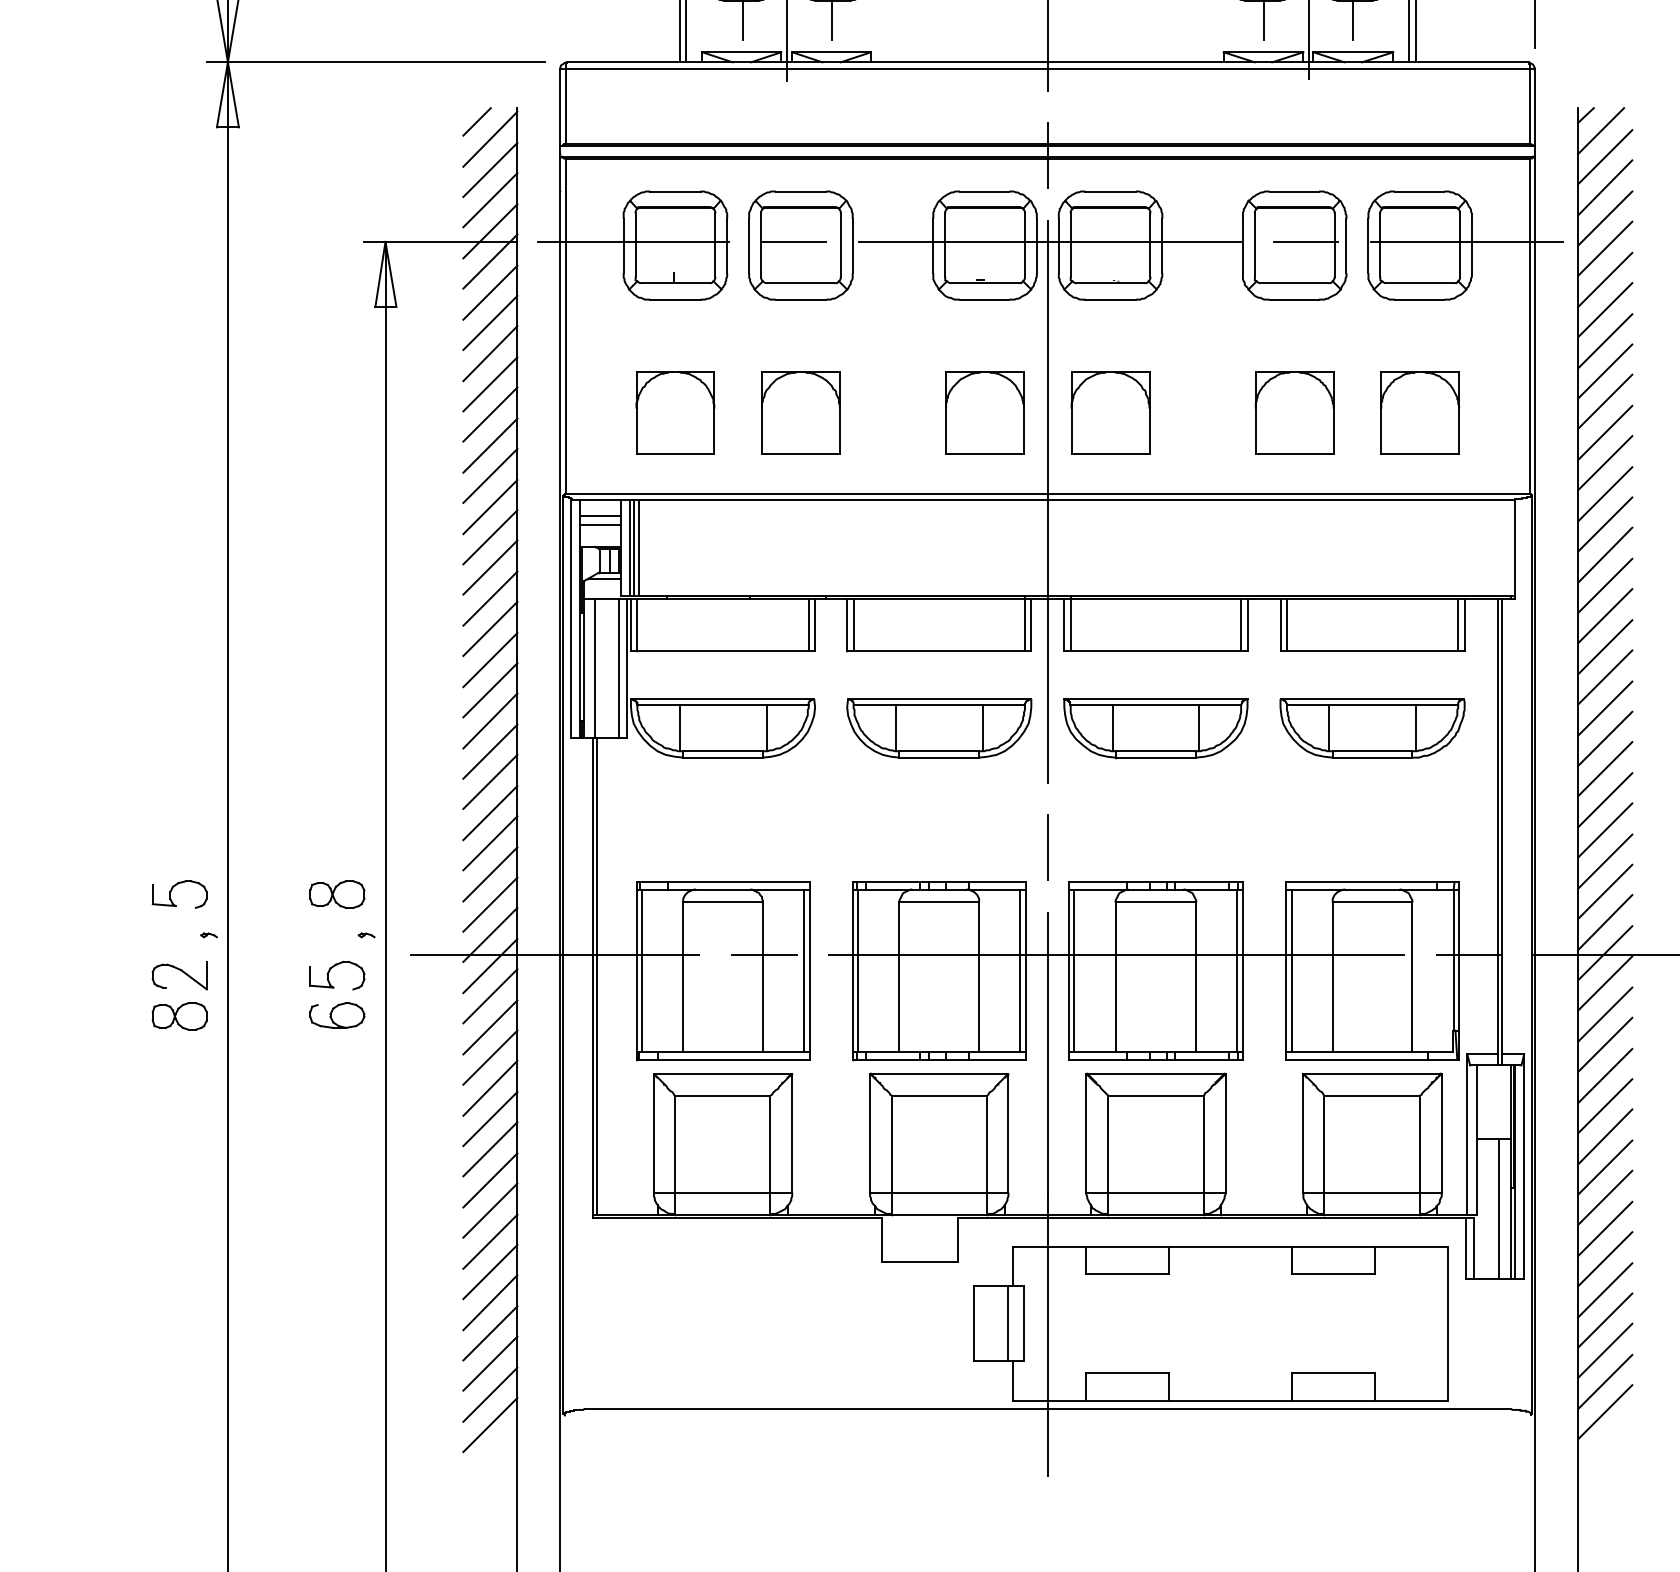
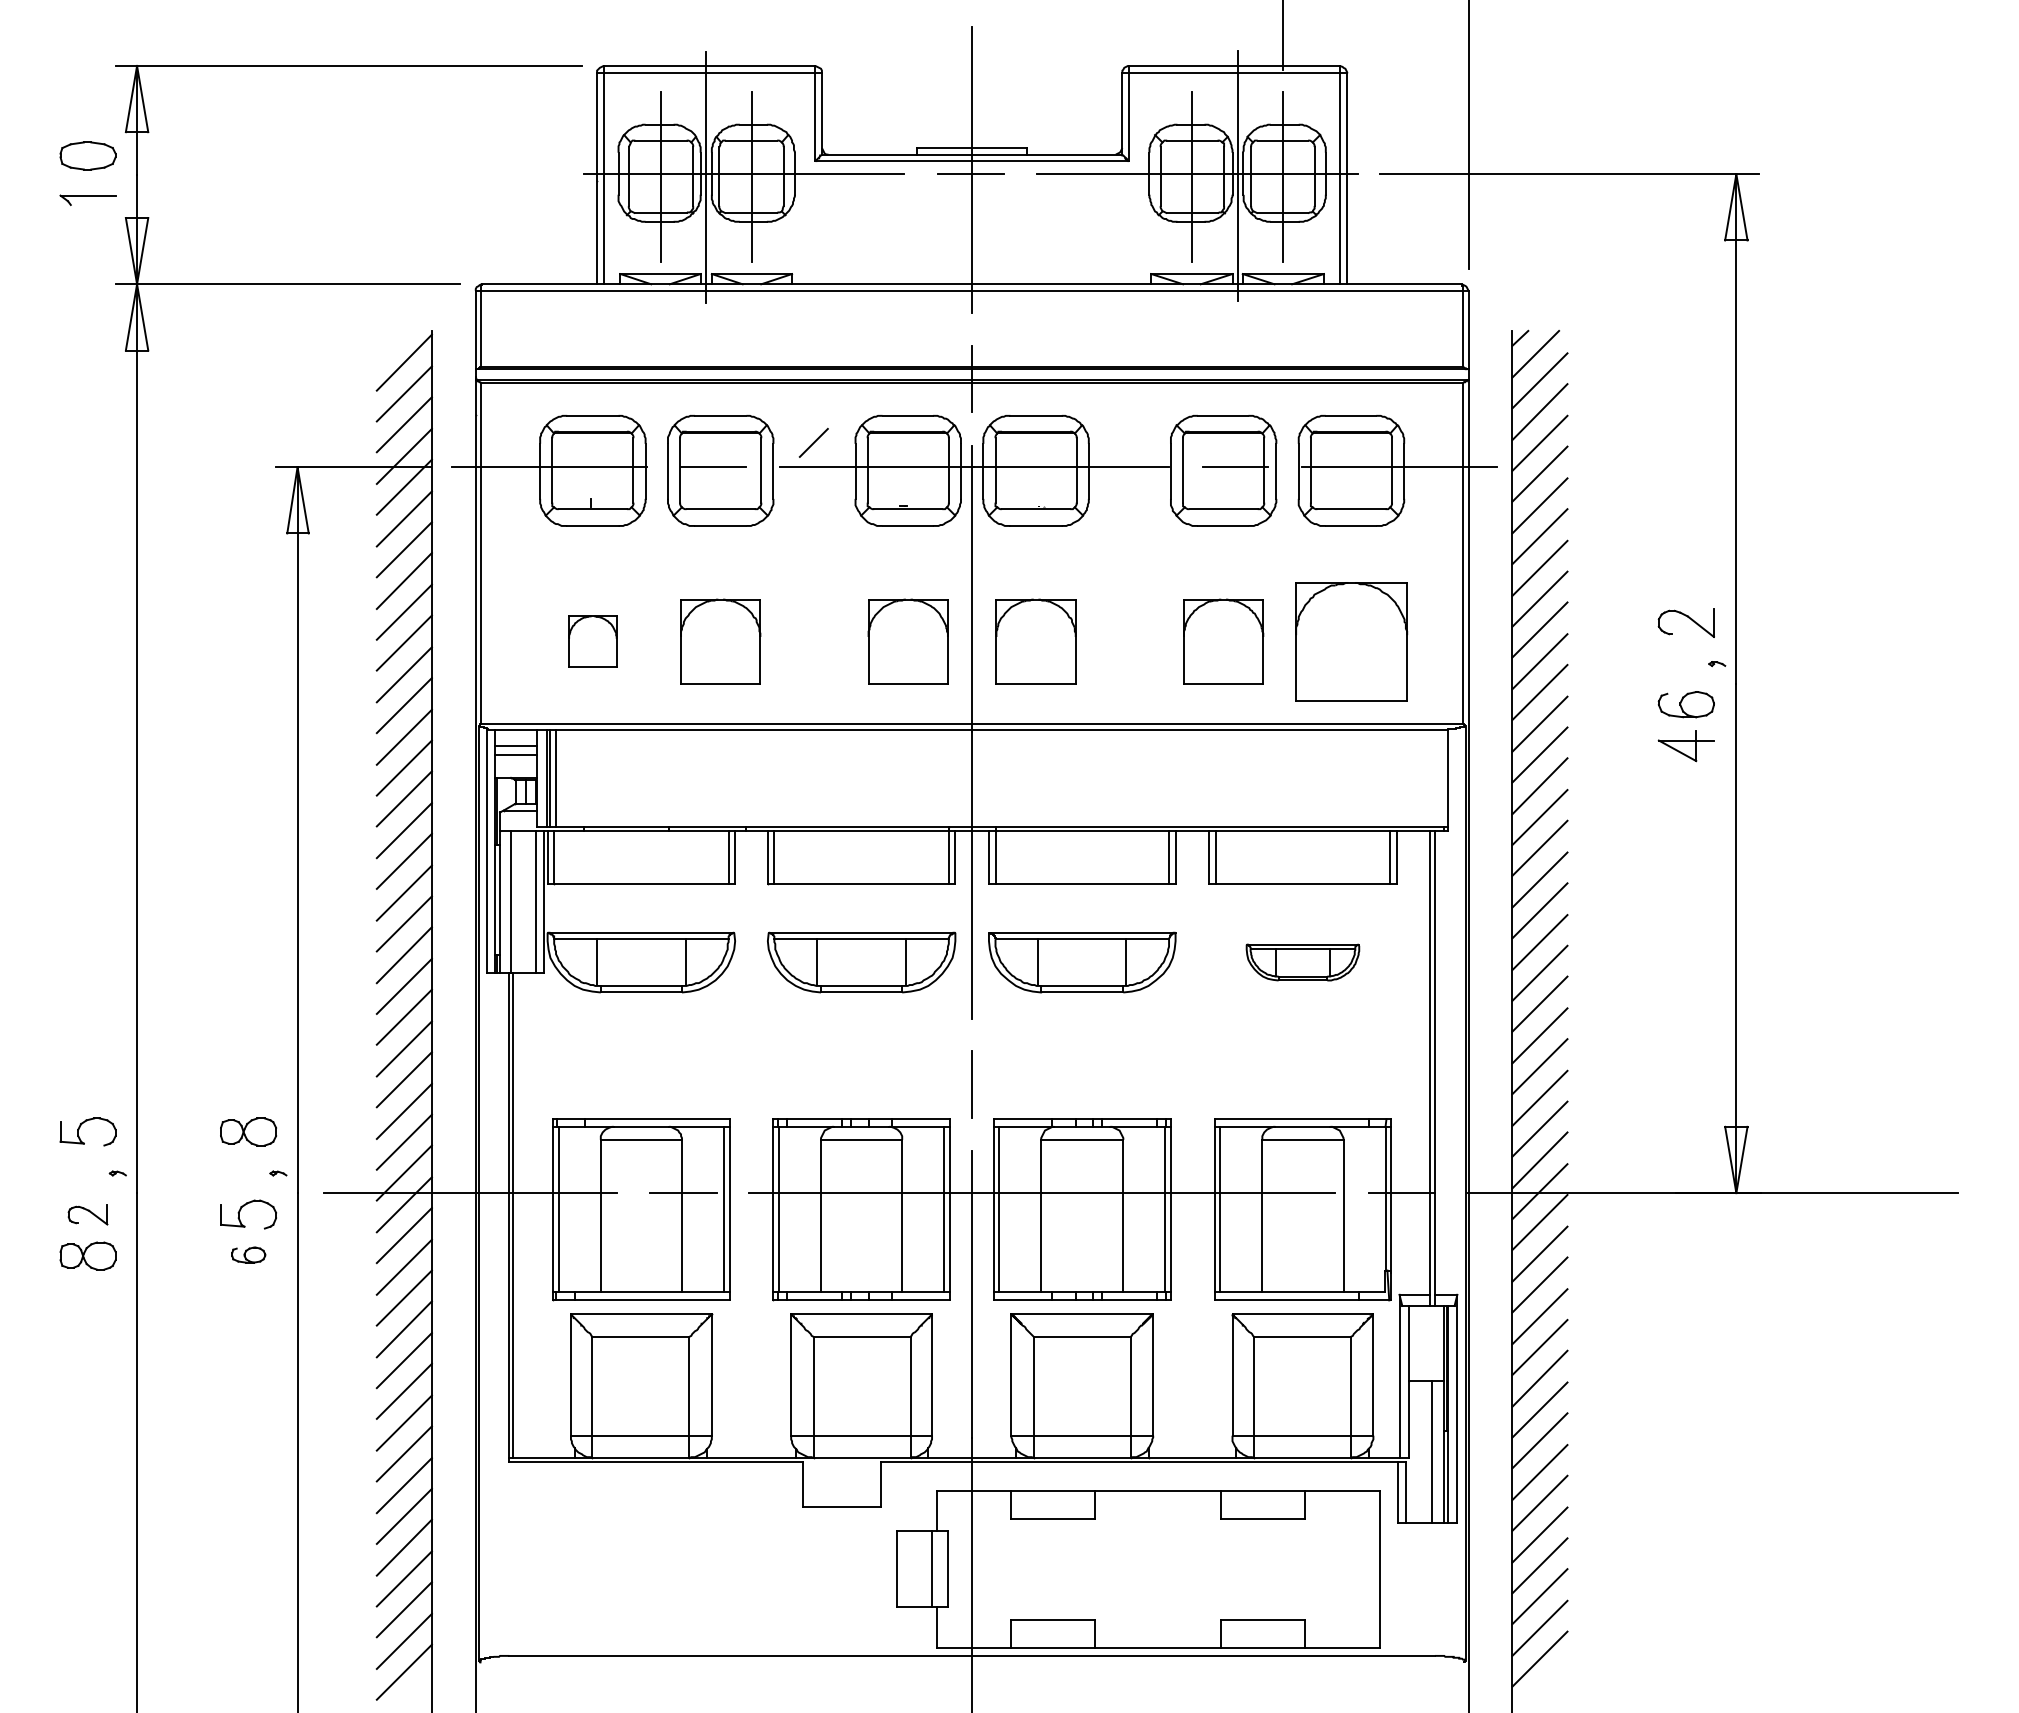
line: (476, 121) -> (813, 442), moved
part: (675, 413) -> (592, 641), size x0.6
part: (1419, 413) -> (1350, 641), size x1.4
part: (1372, 728) -> (1302, 962), size x0.6
part: (179, 975) -> (87, 1214), size x0.7
part: (337, 1014) -> (248, 1254), size x0.6

